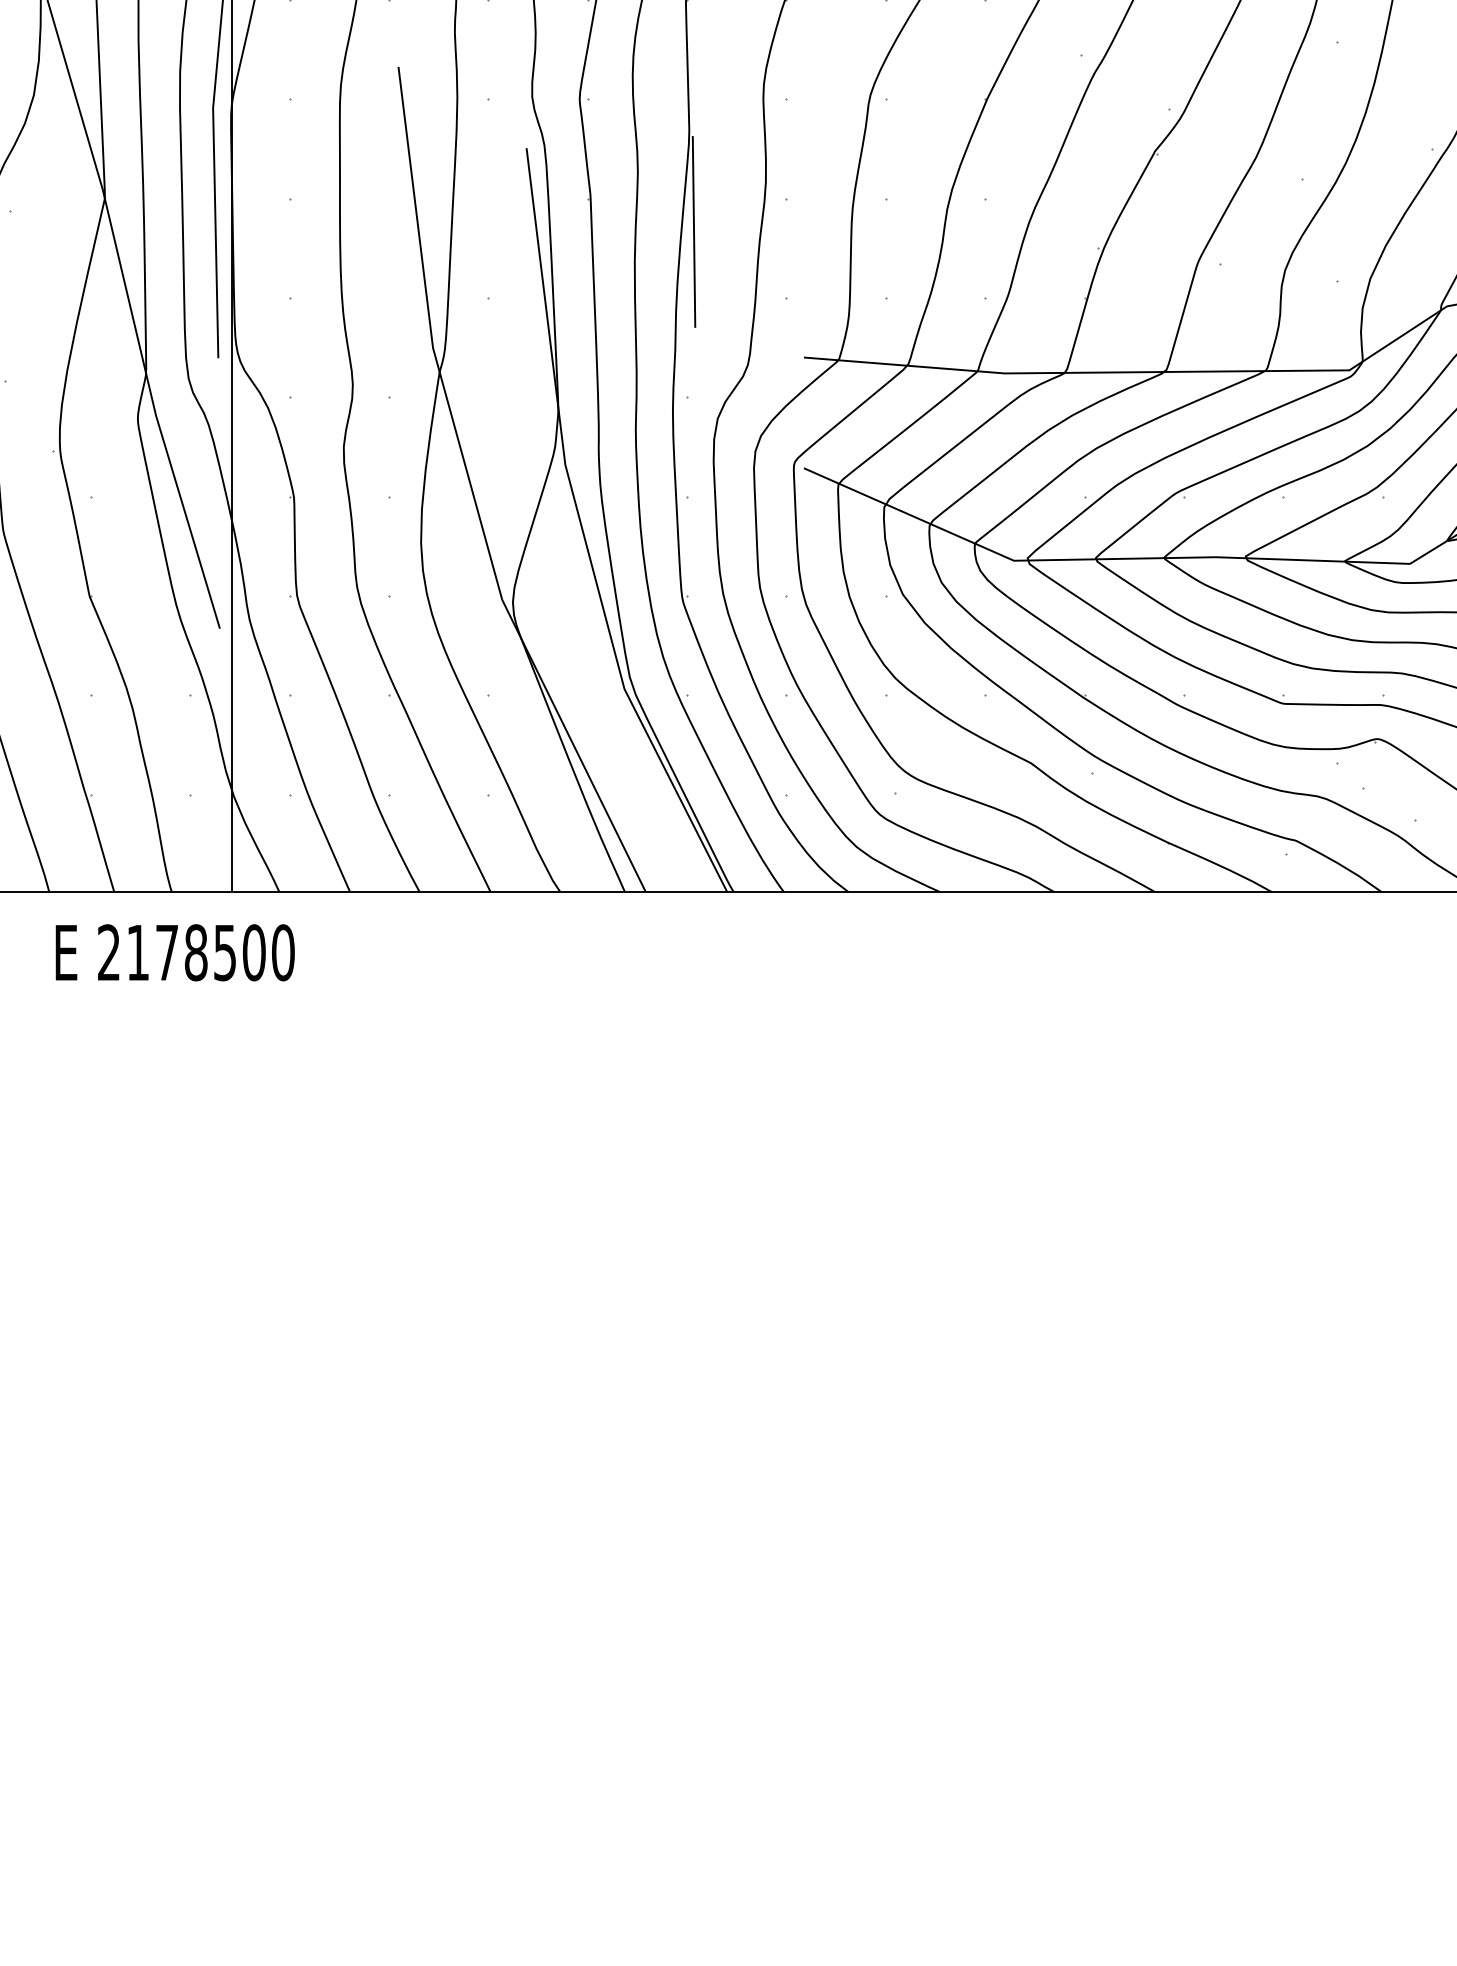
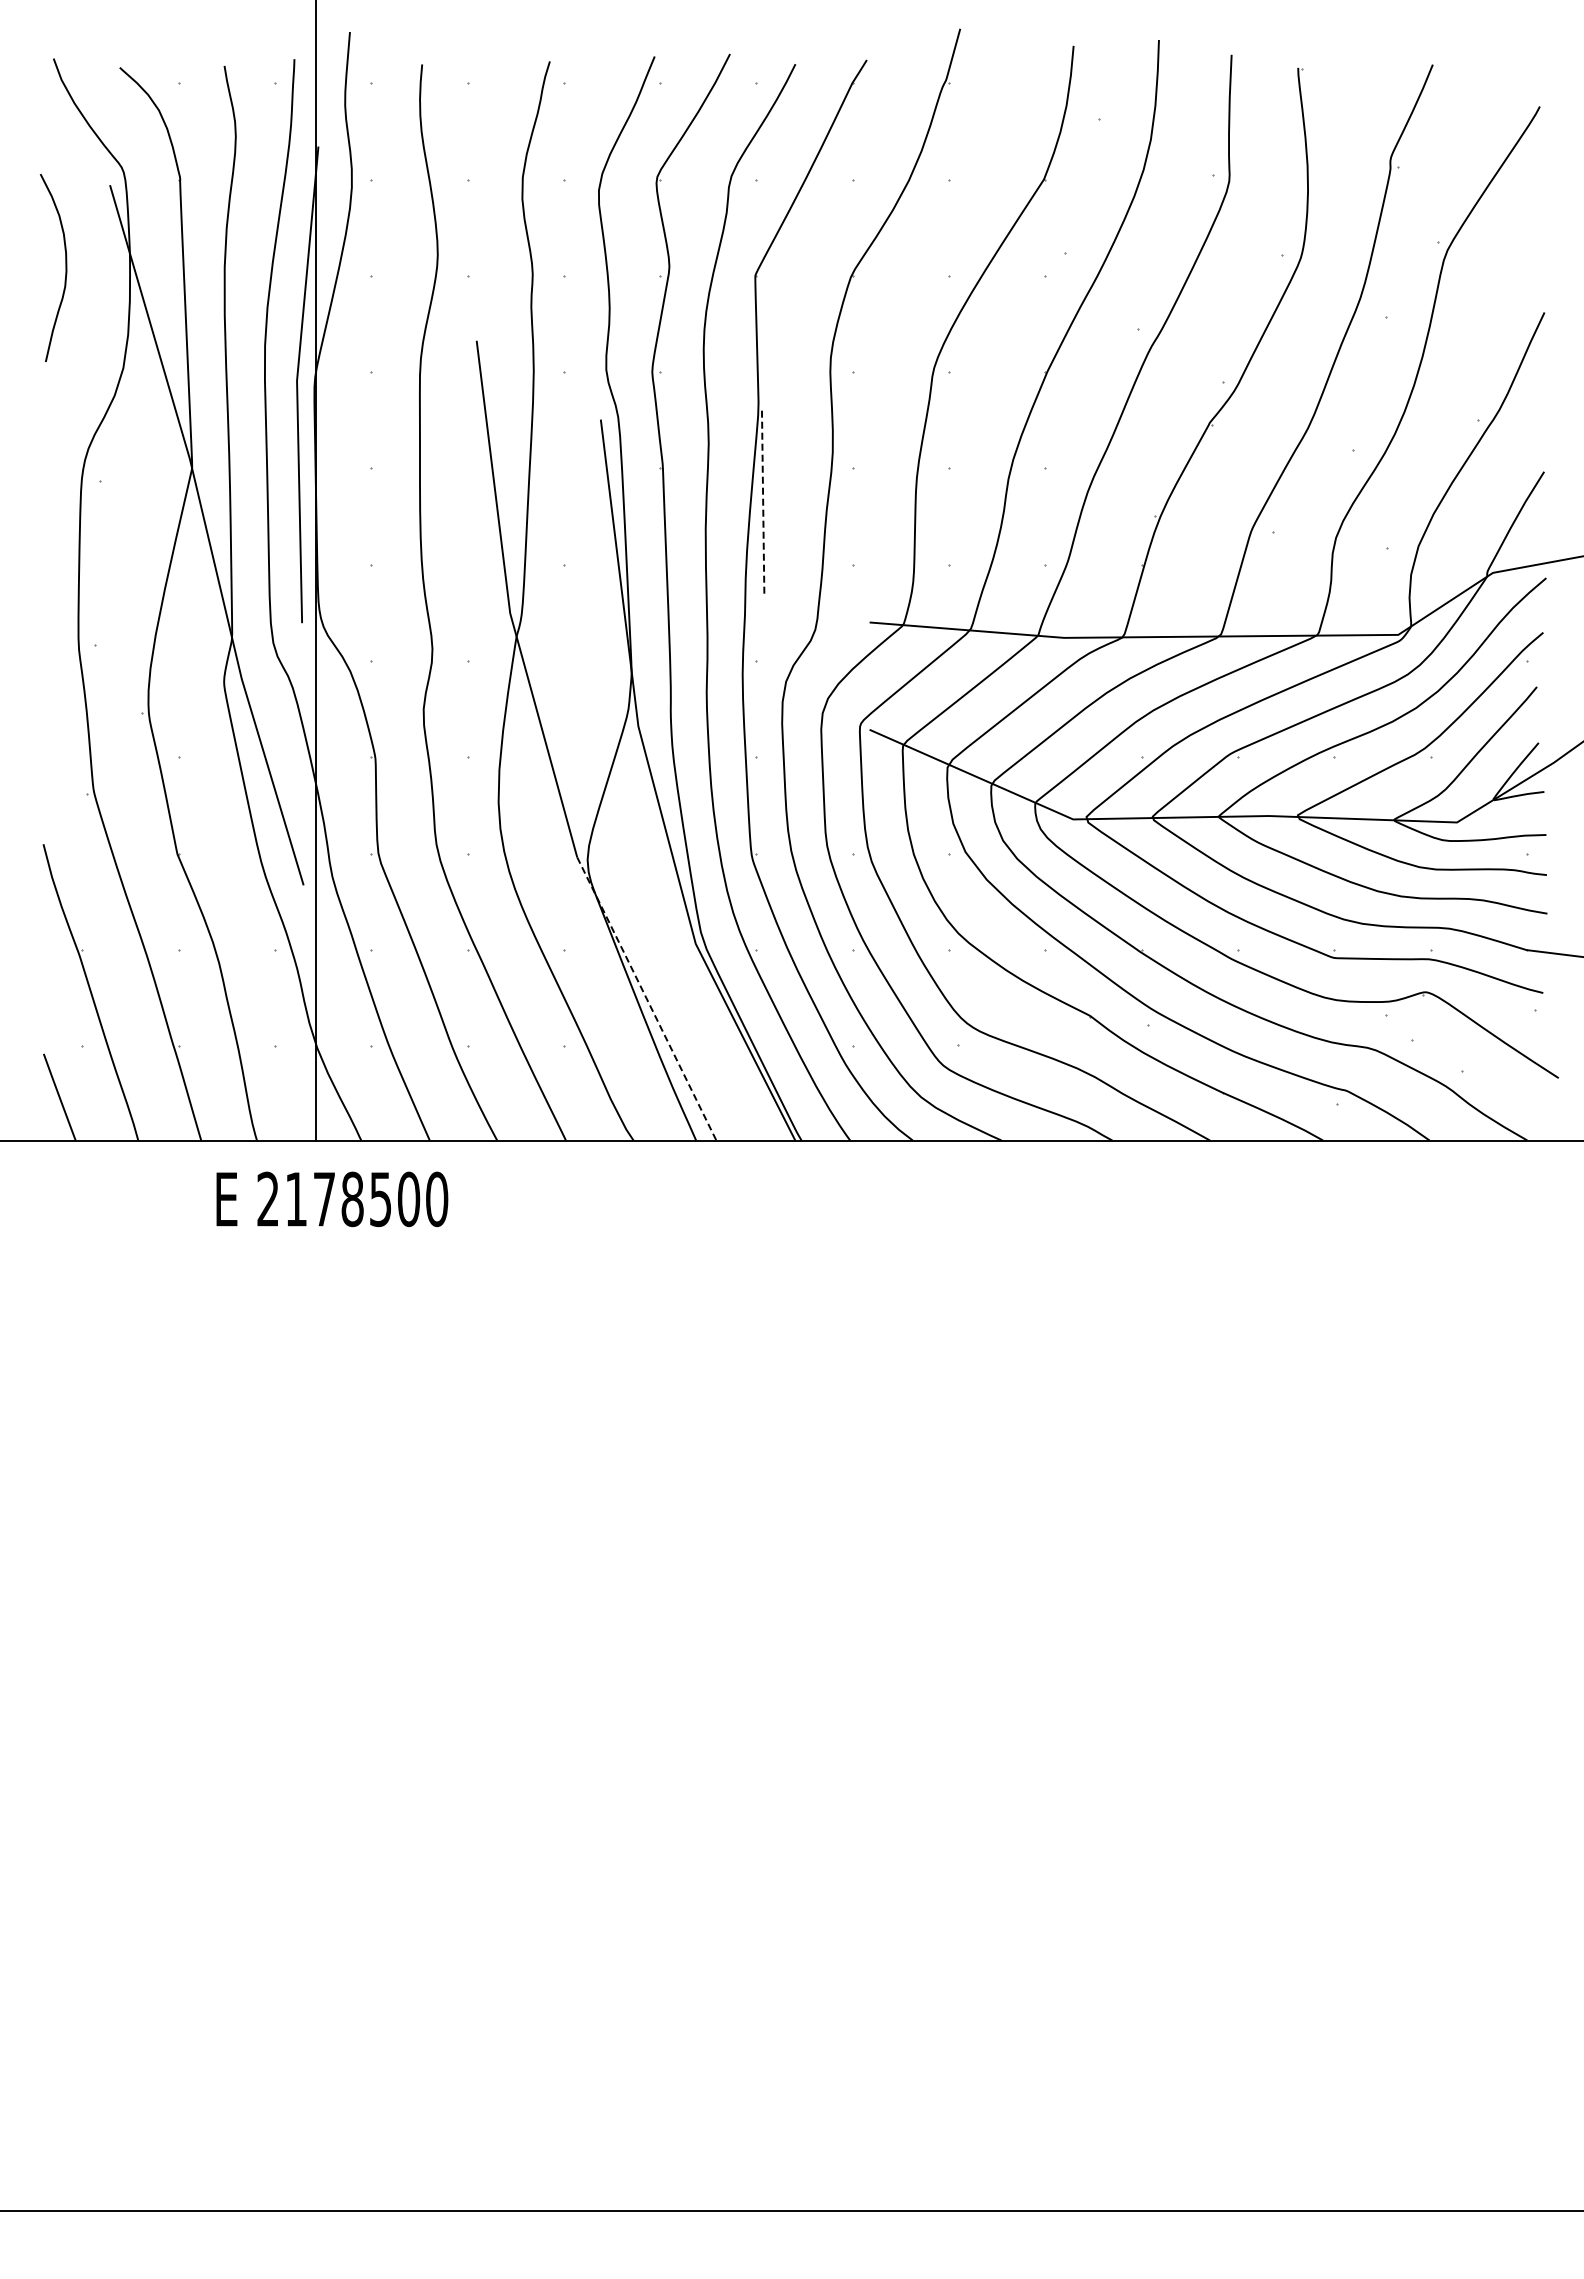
line: (694, 231) -> (763, 500), solid -> dashed
line: (573, 745) -> (646, 998), solid -> dashed
text: (175, 952) -> (332, 1199), moved

